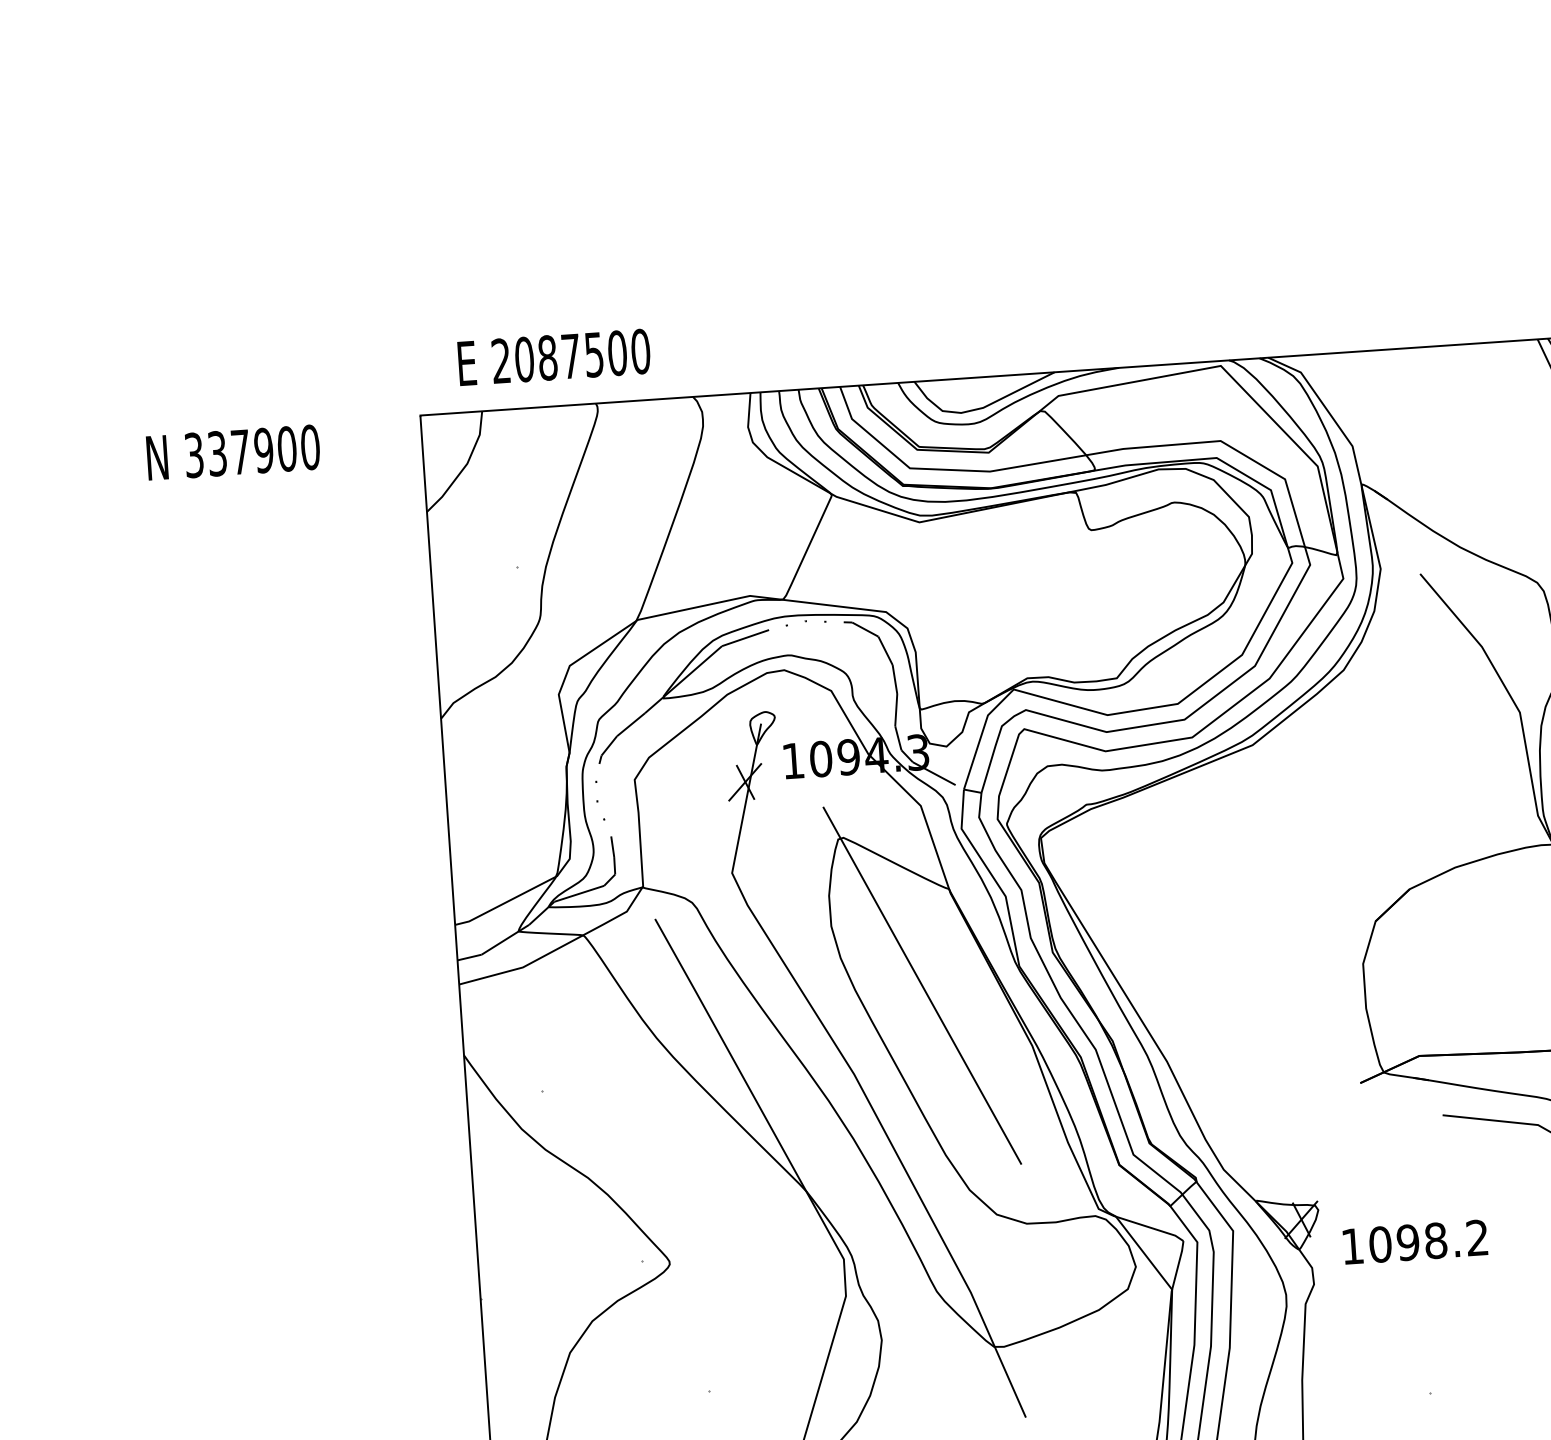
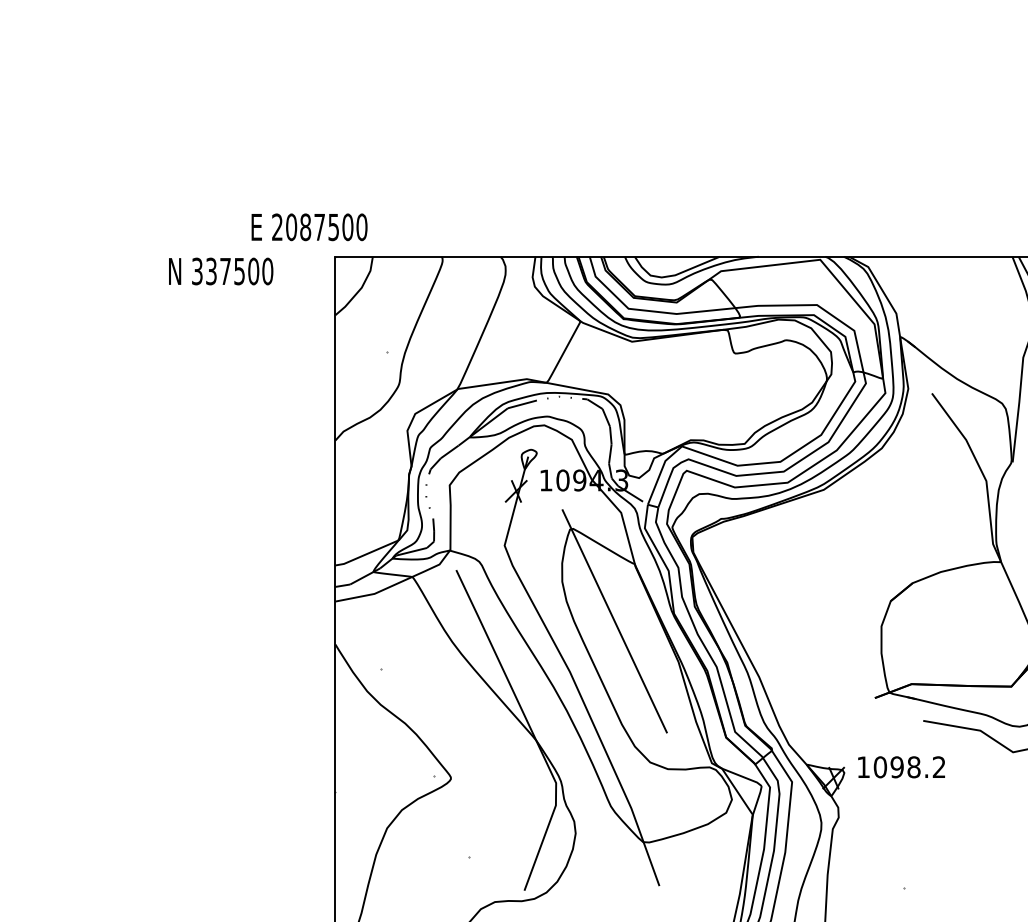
text: (554, 357) -> (309, 227), moved
text: (263, 448) -> (239, 270), 337900 -> 337500
text: (1415, 1242) -> (901, 767), moved

